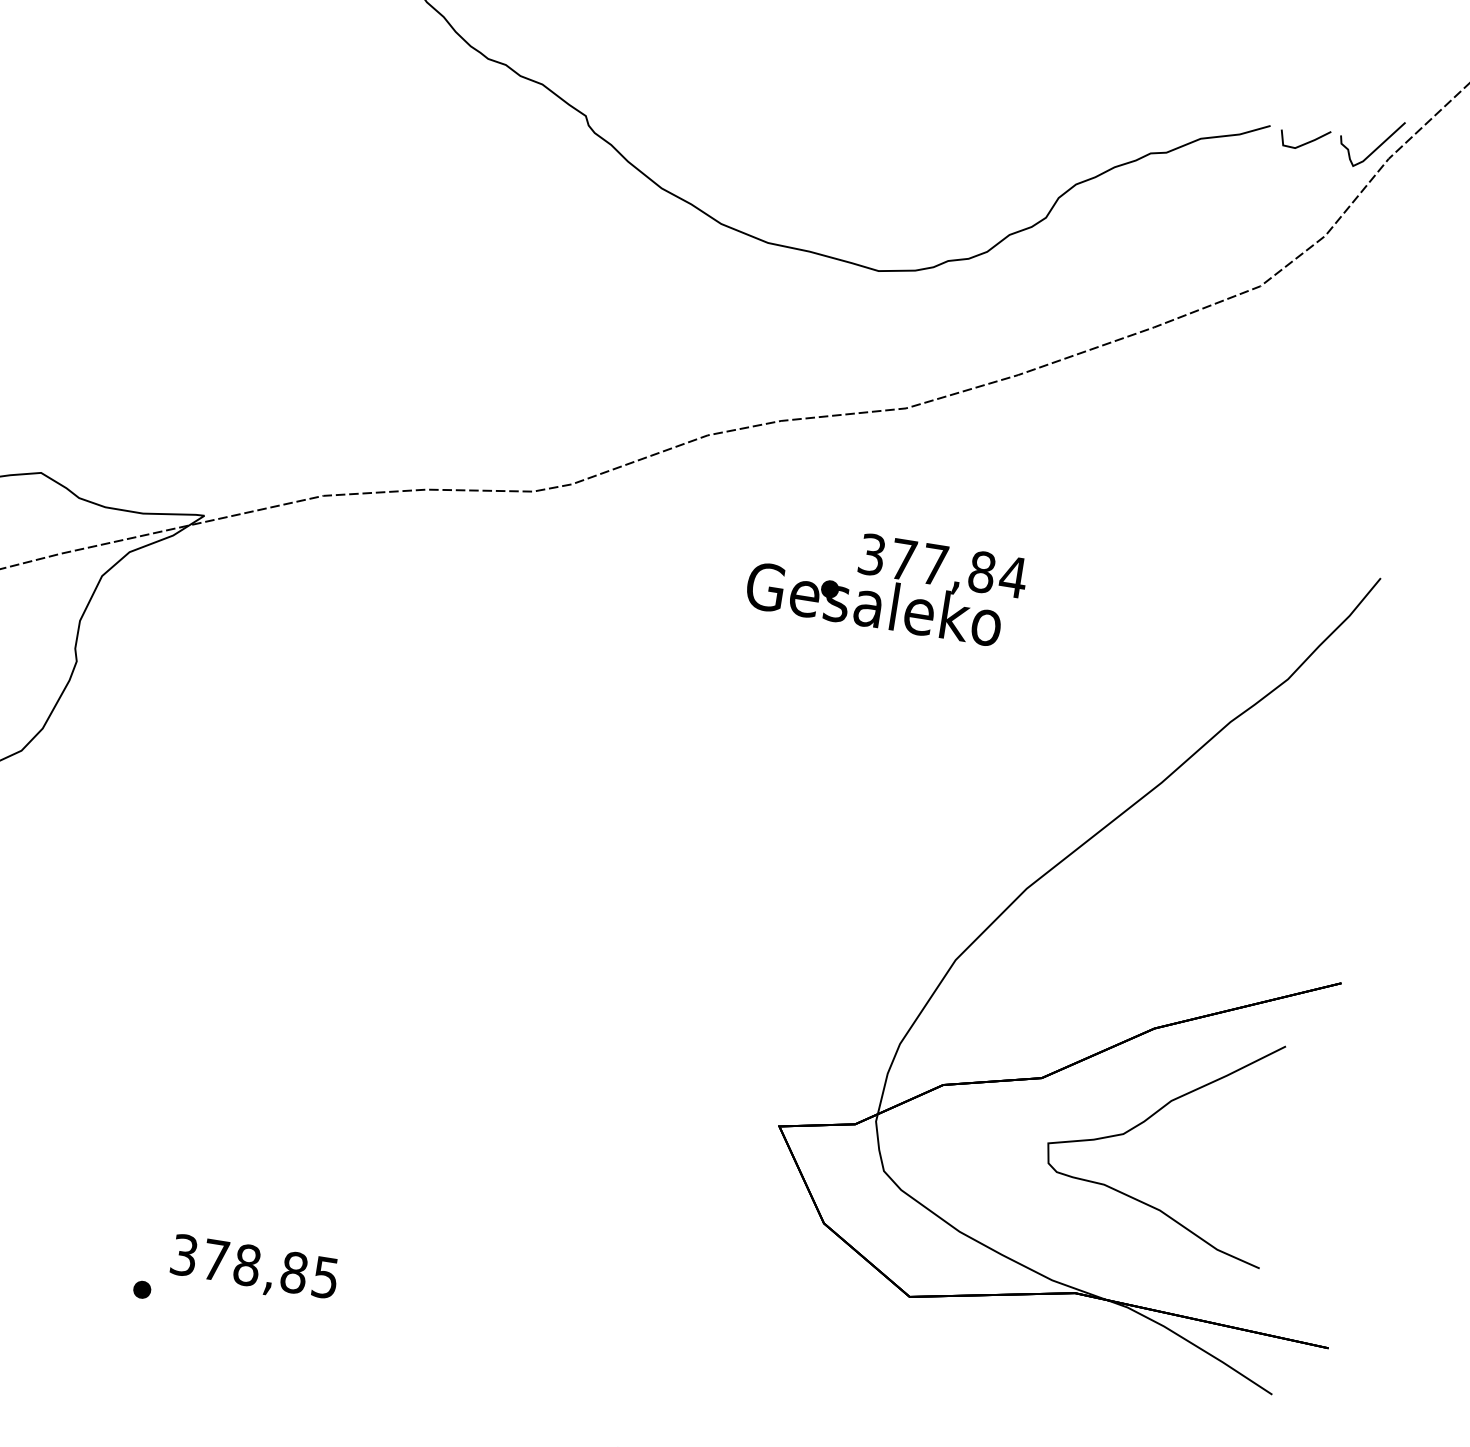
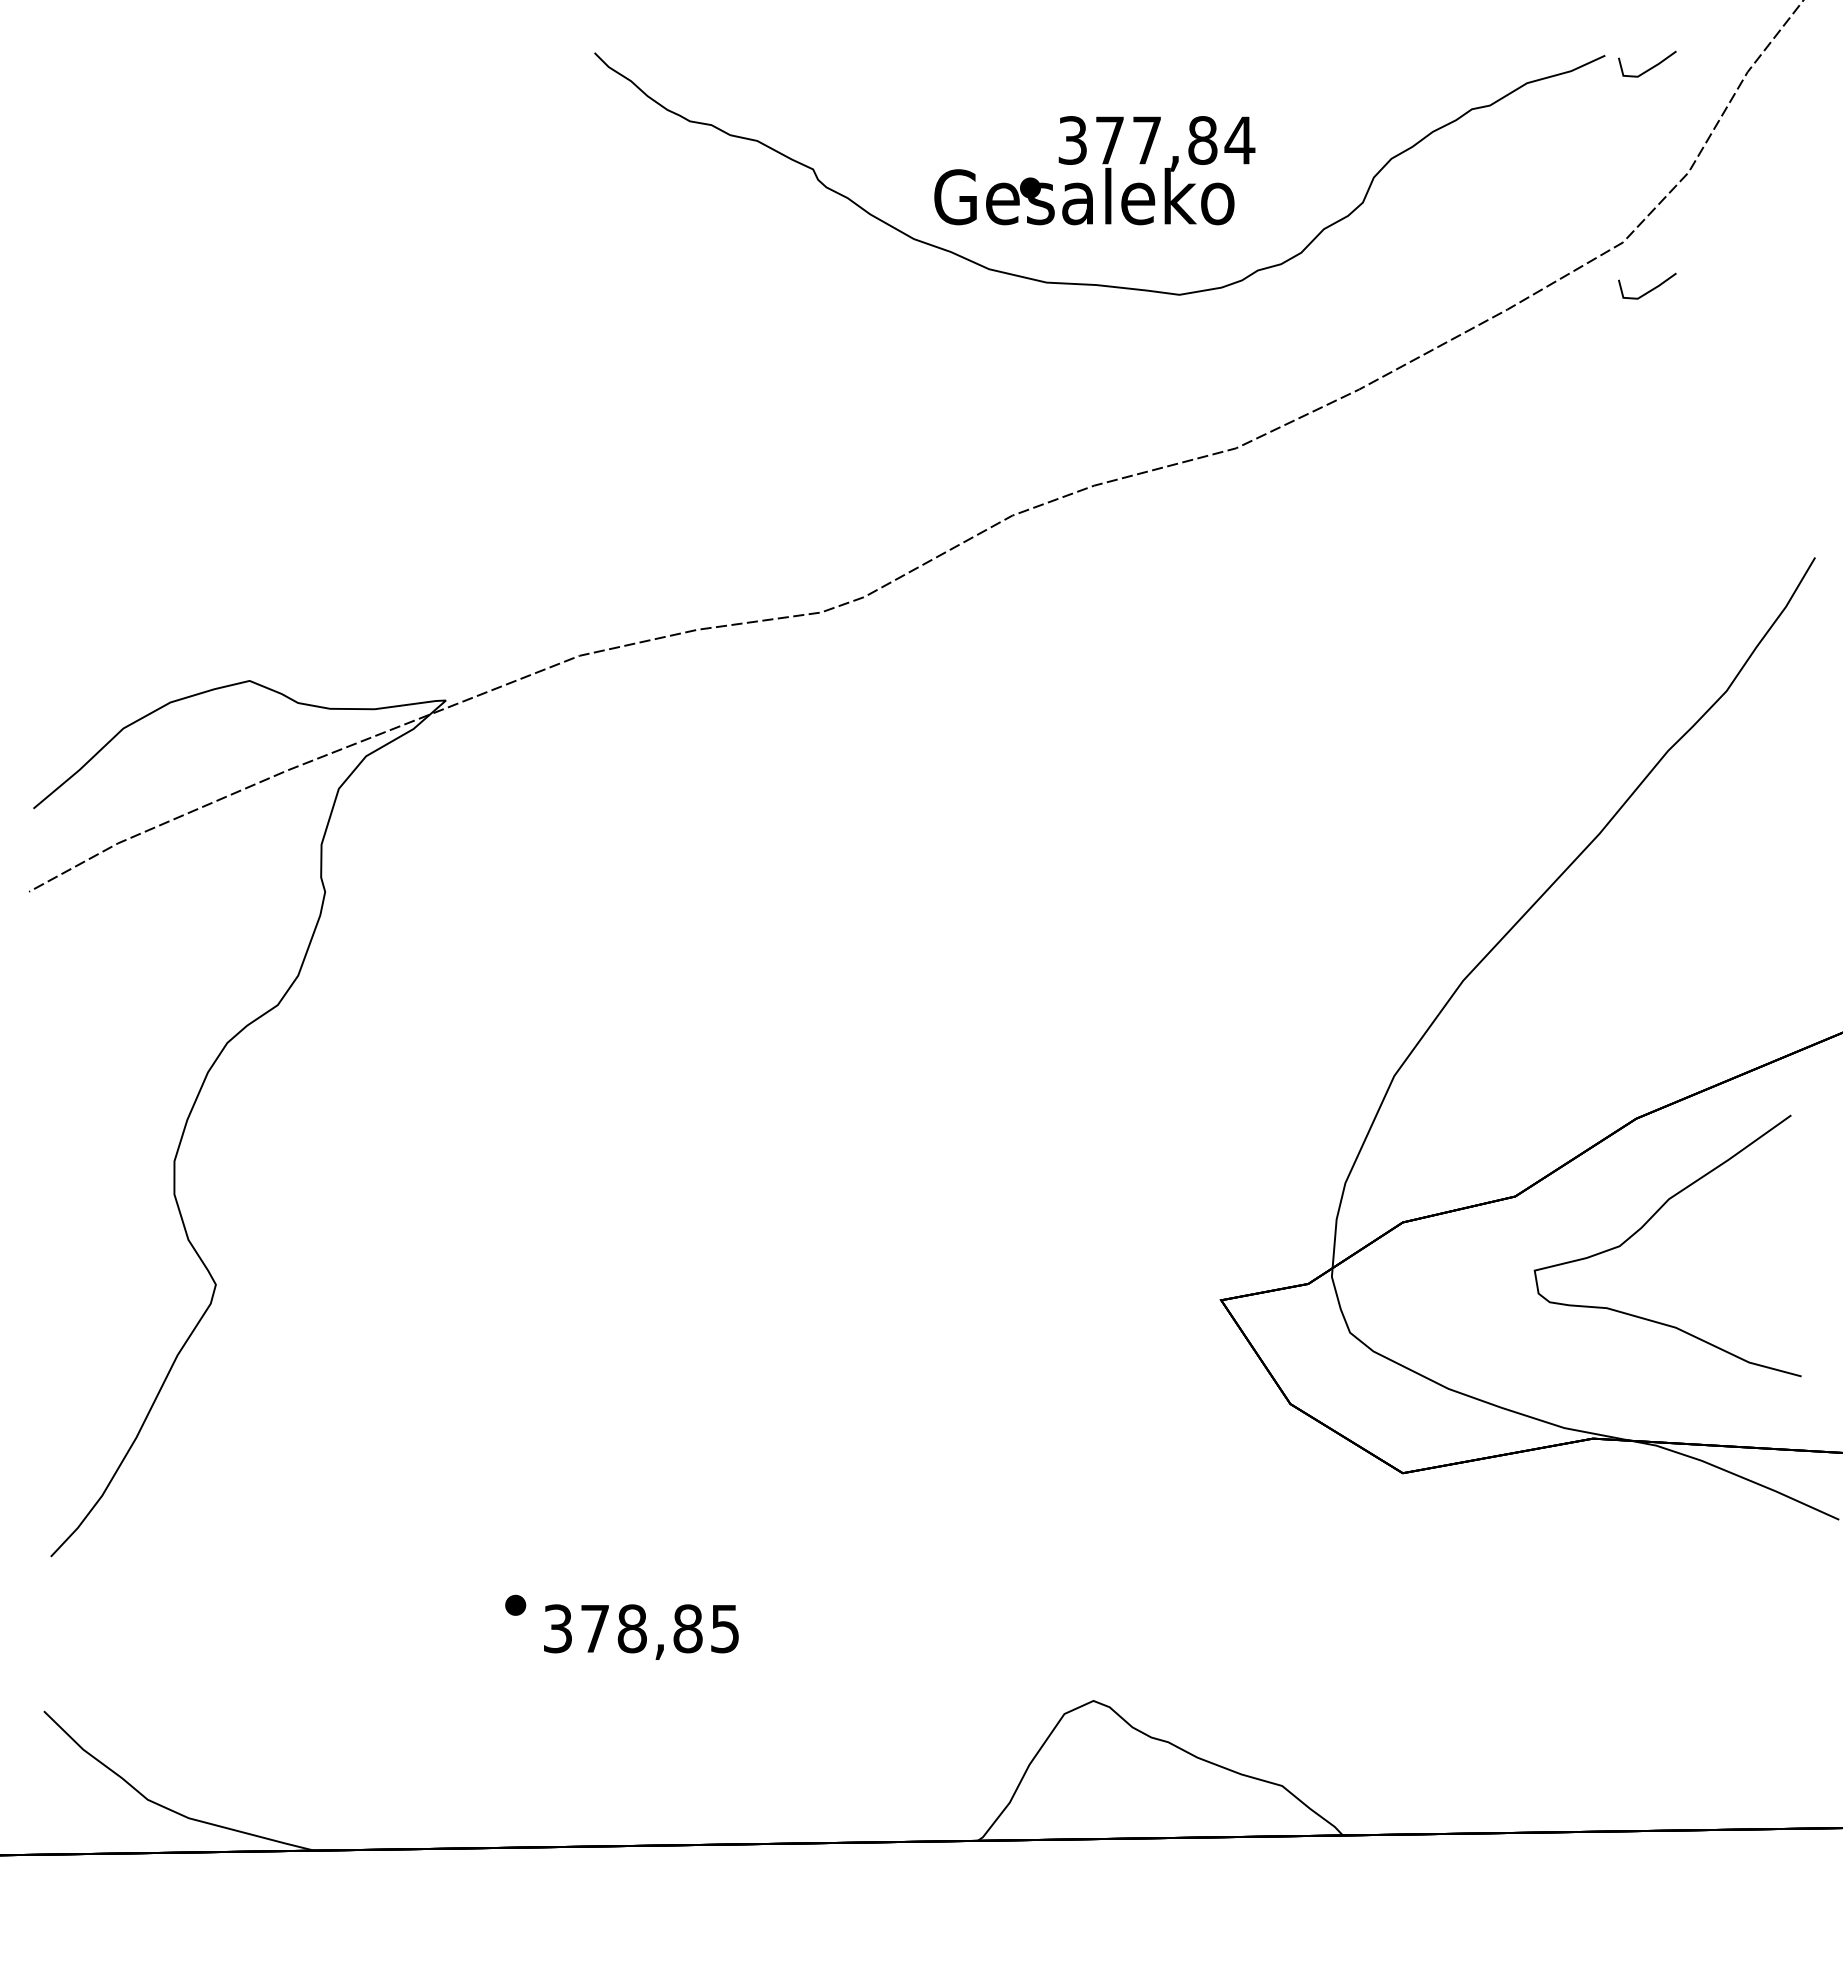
curve: (1375, 148) -> (1730, 62), removed
line: (1277, 329) -> (1650, 289), added
text: (886, 583) -> (1094, 170), moved
text: (254, 1268) -> (641, 1631), moved

